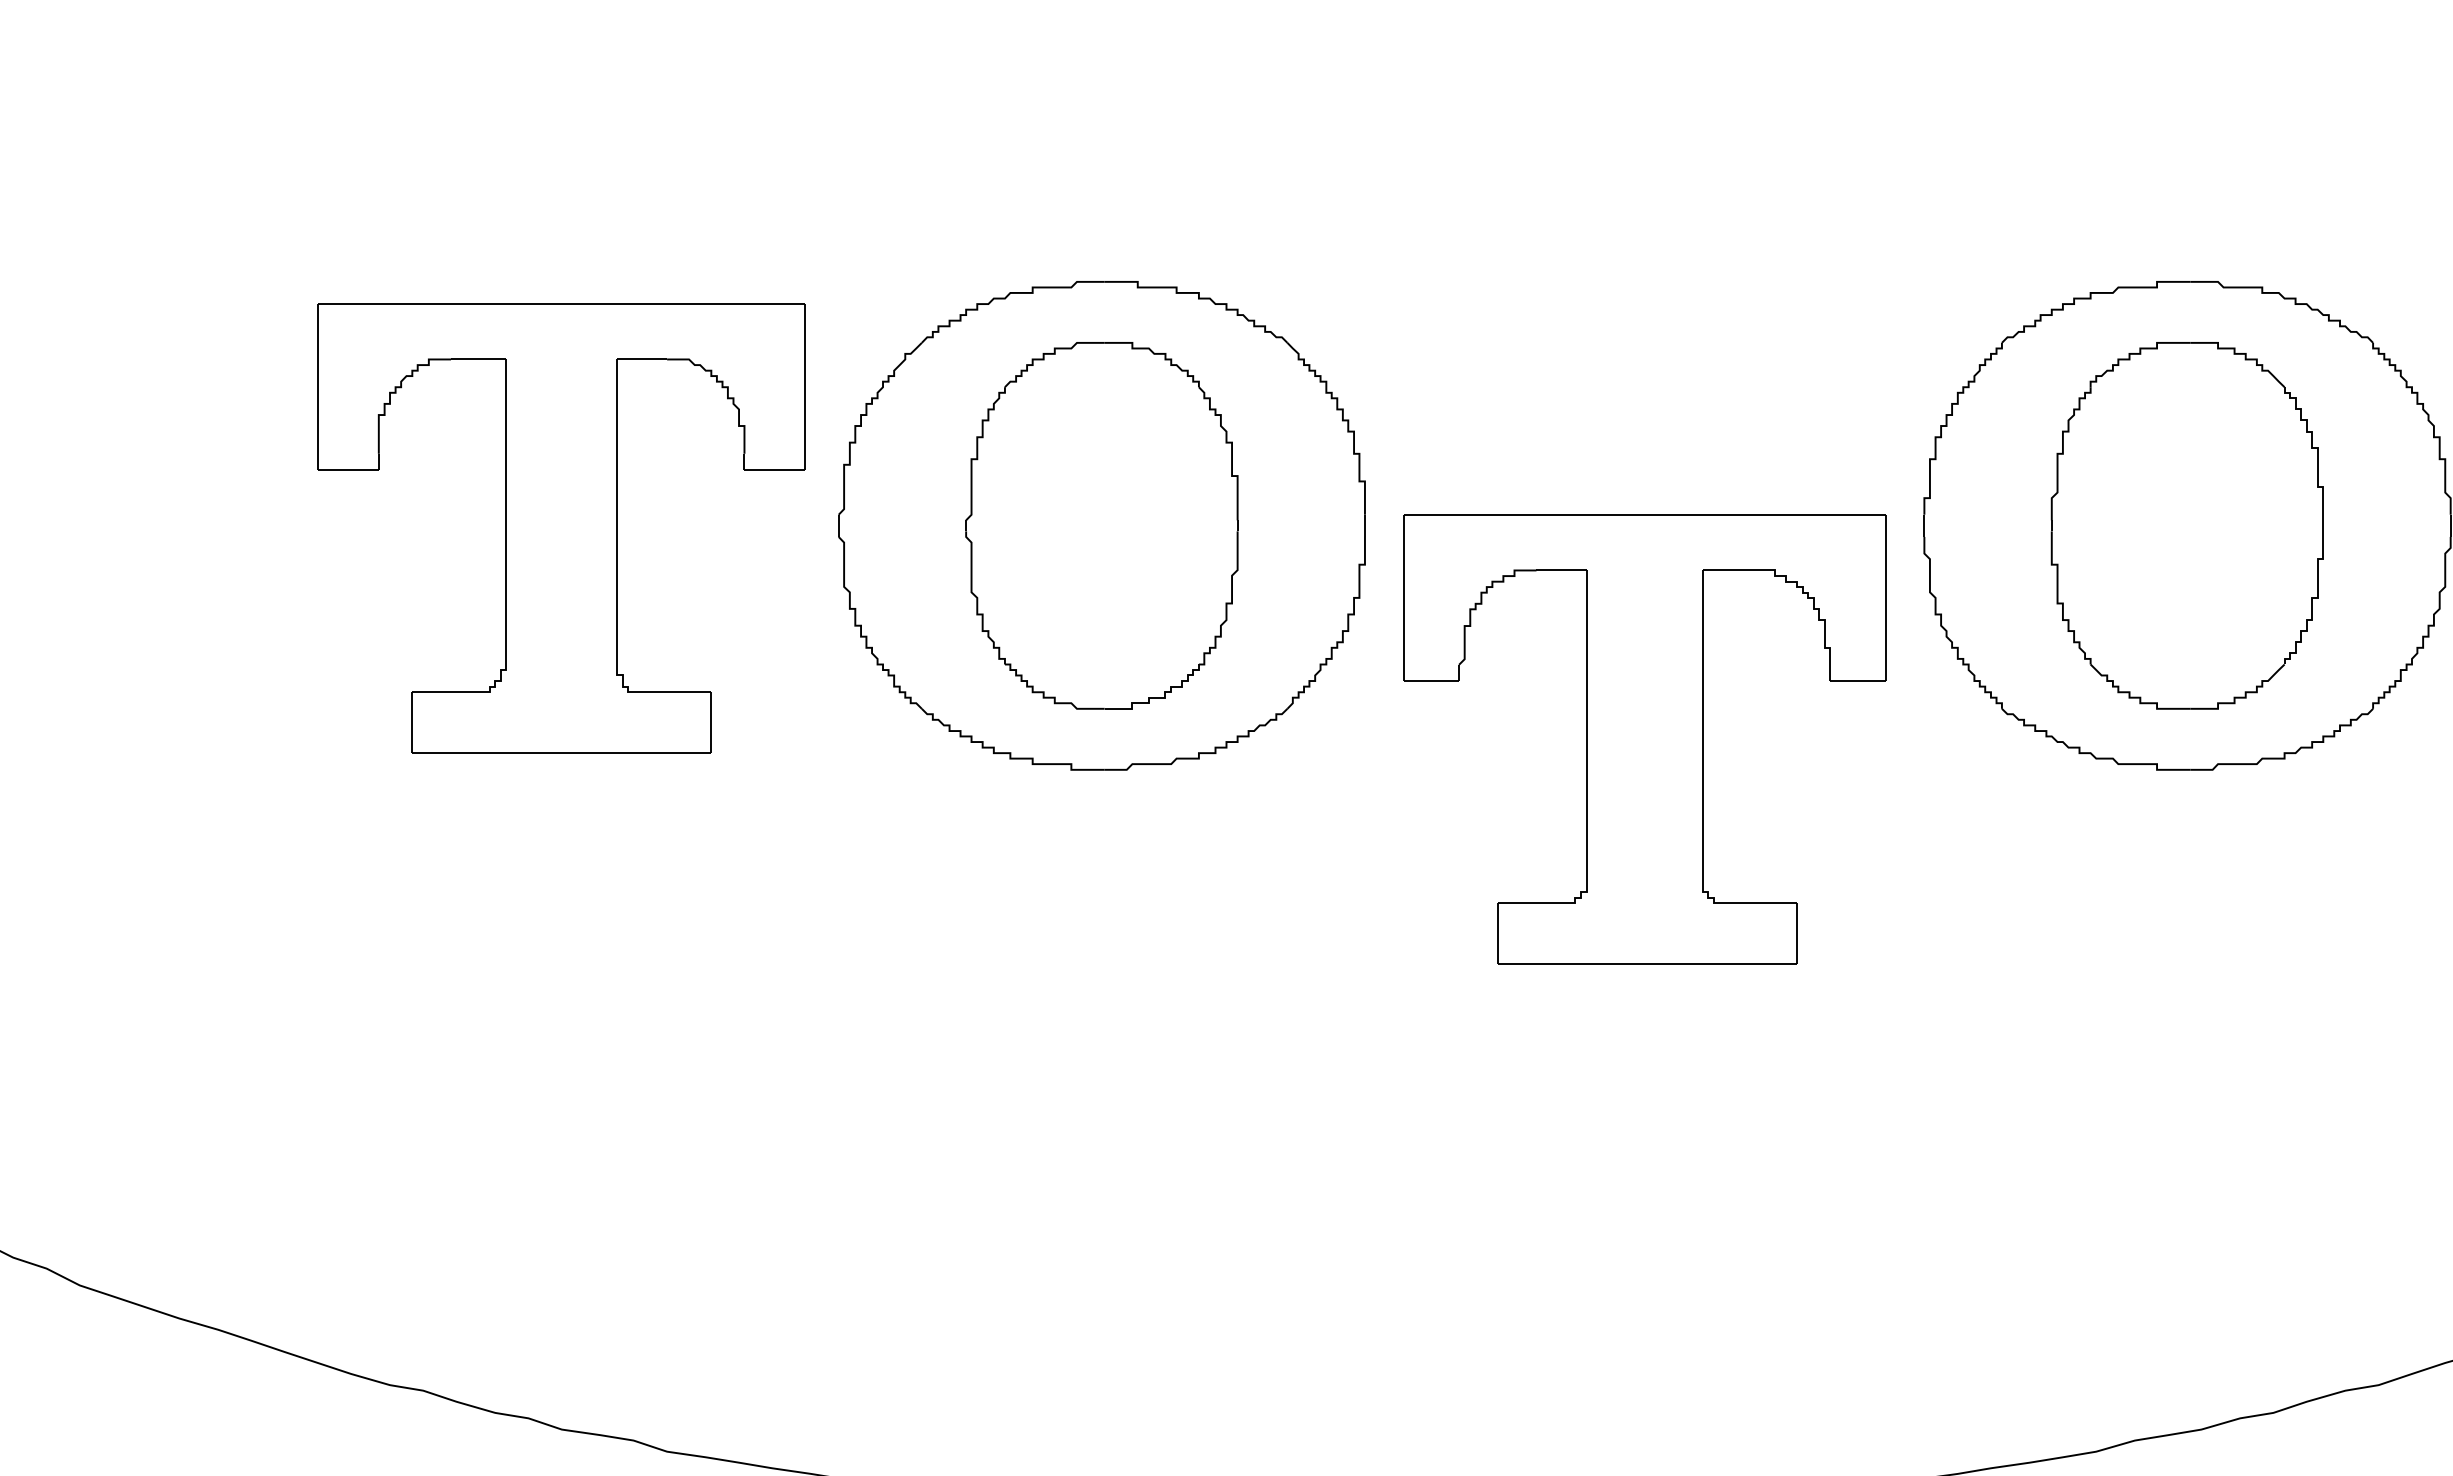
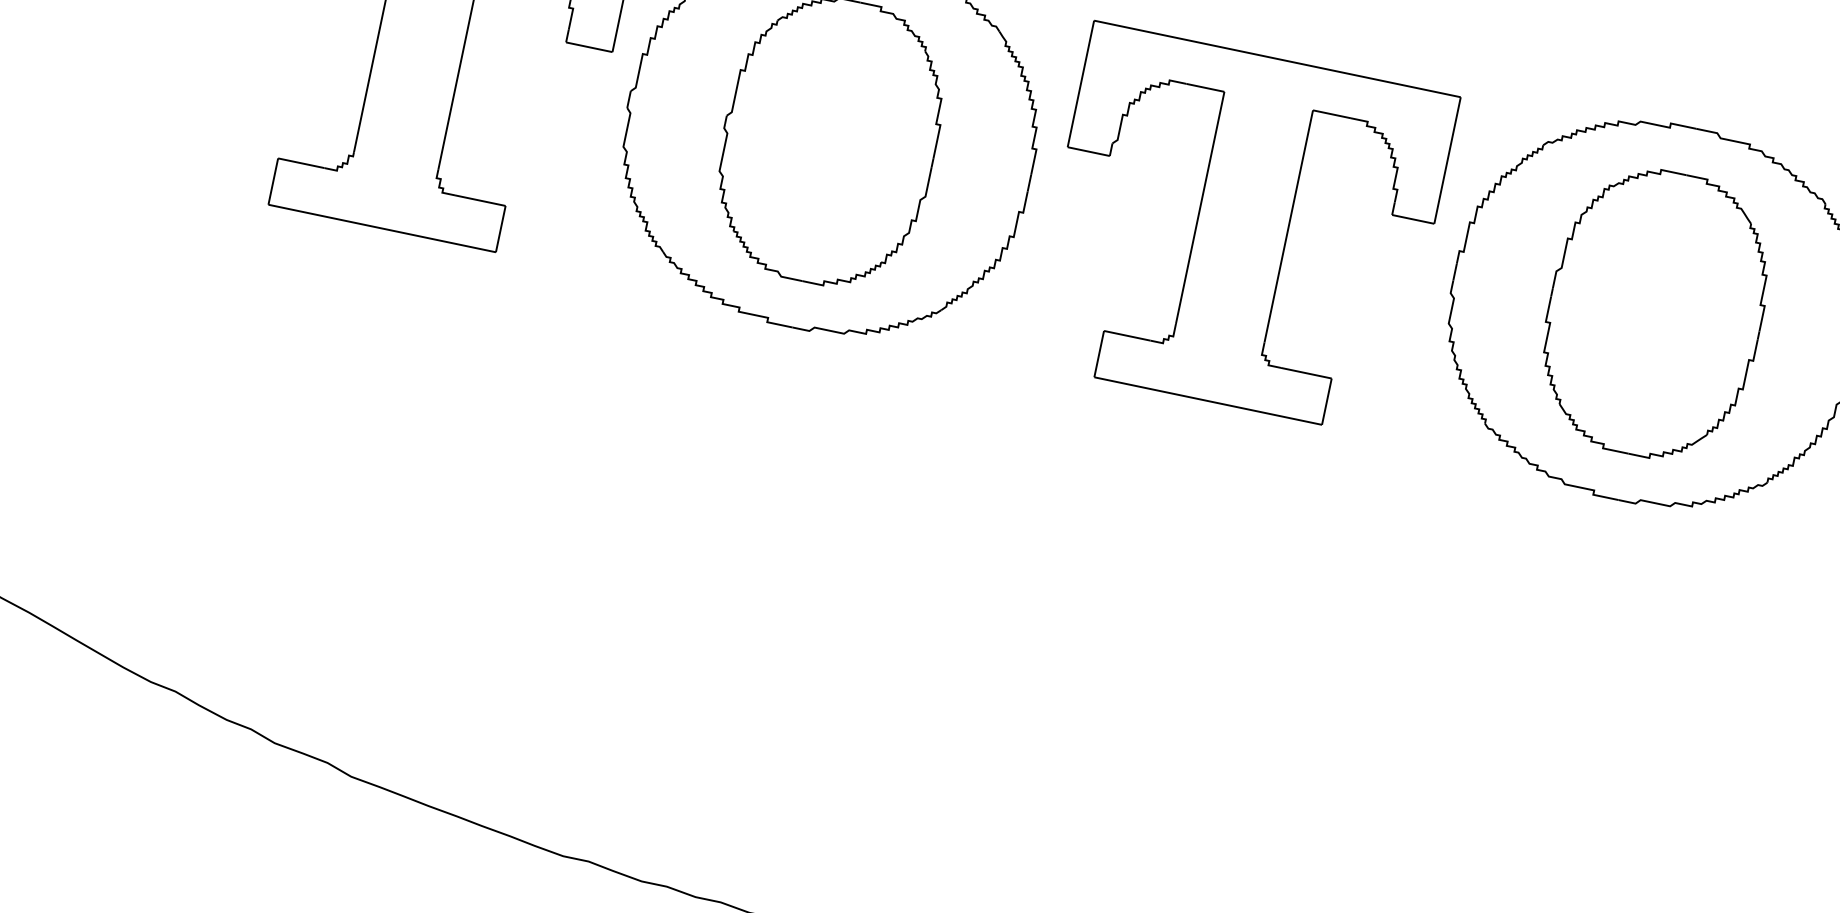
part: (1644, 739) -> (1241, 229), moved

